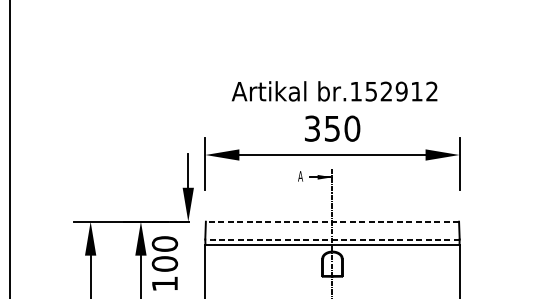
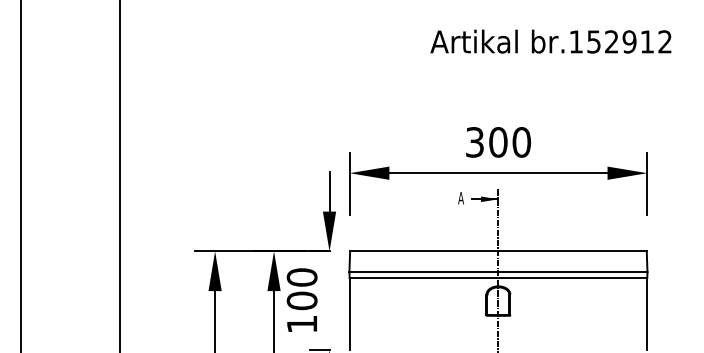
text: (334, 91) -> (550, 41), moved
text: (332, 128) -> (498, 142), 350 -> 300
line: (331, 221) -> (497, 251), dashed -> solid
line: (331, 239) -> (497, 272), dashed -> solid

